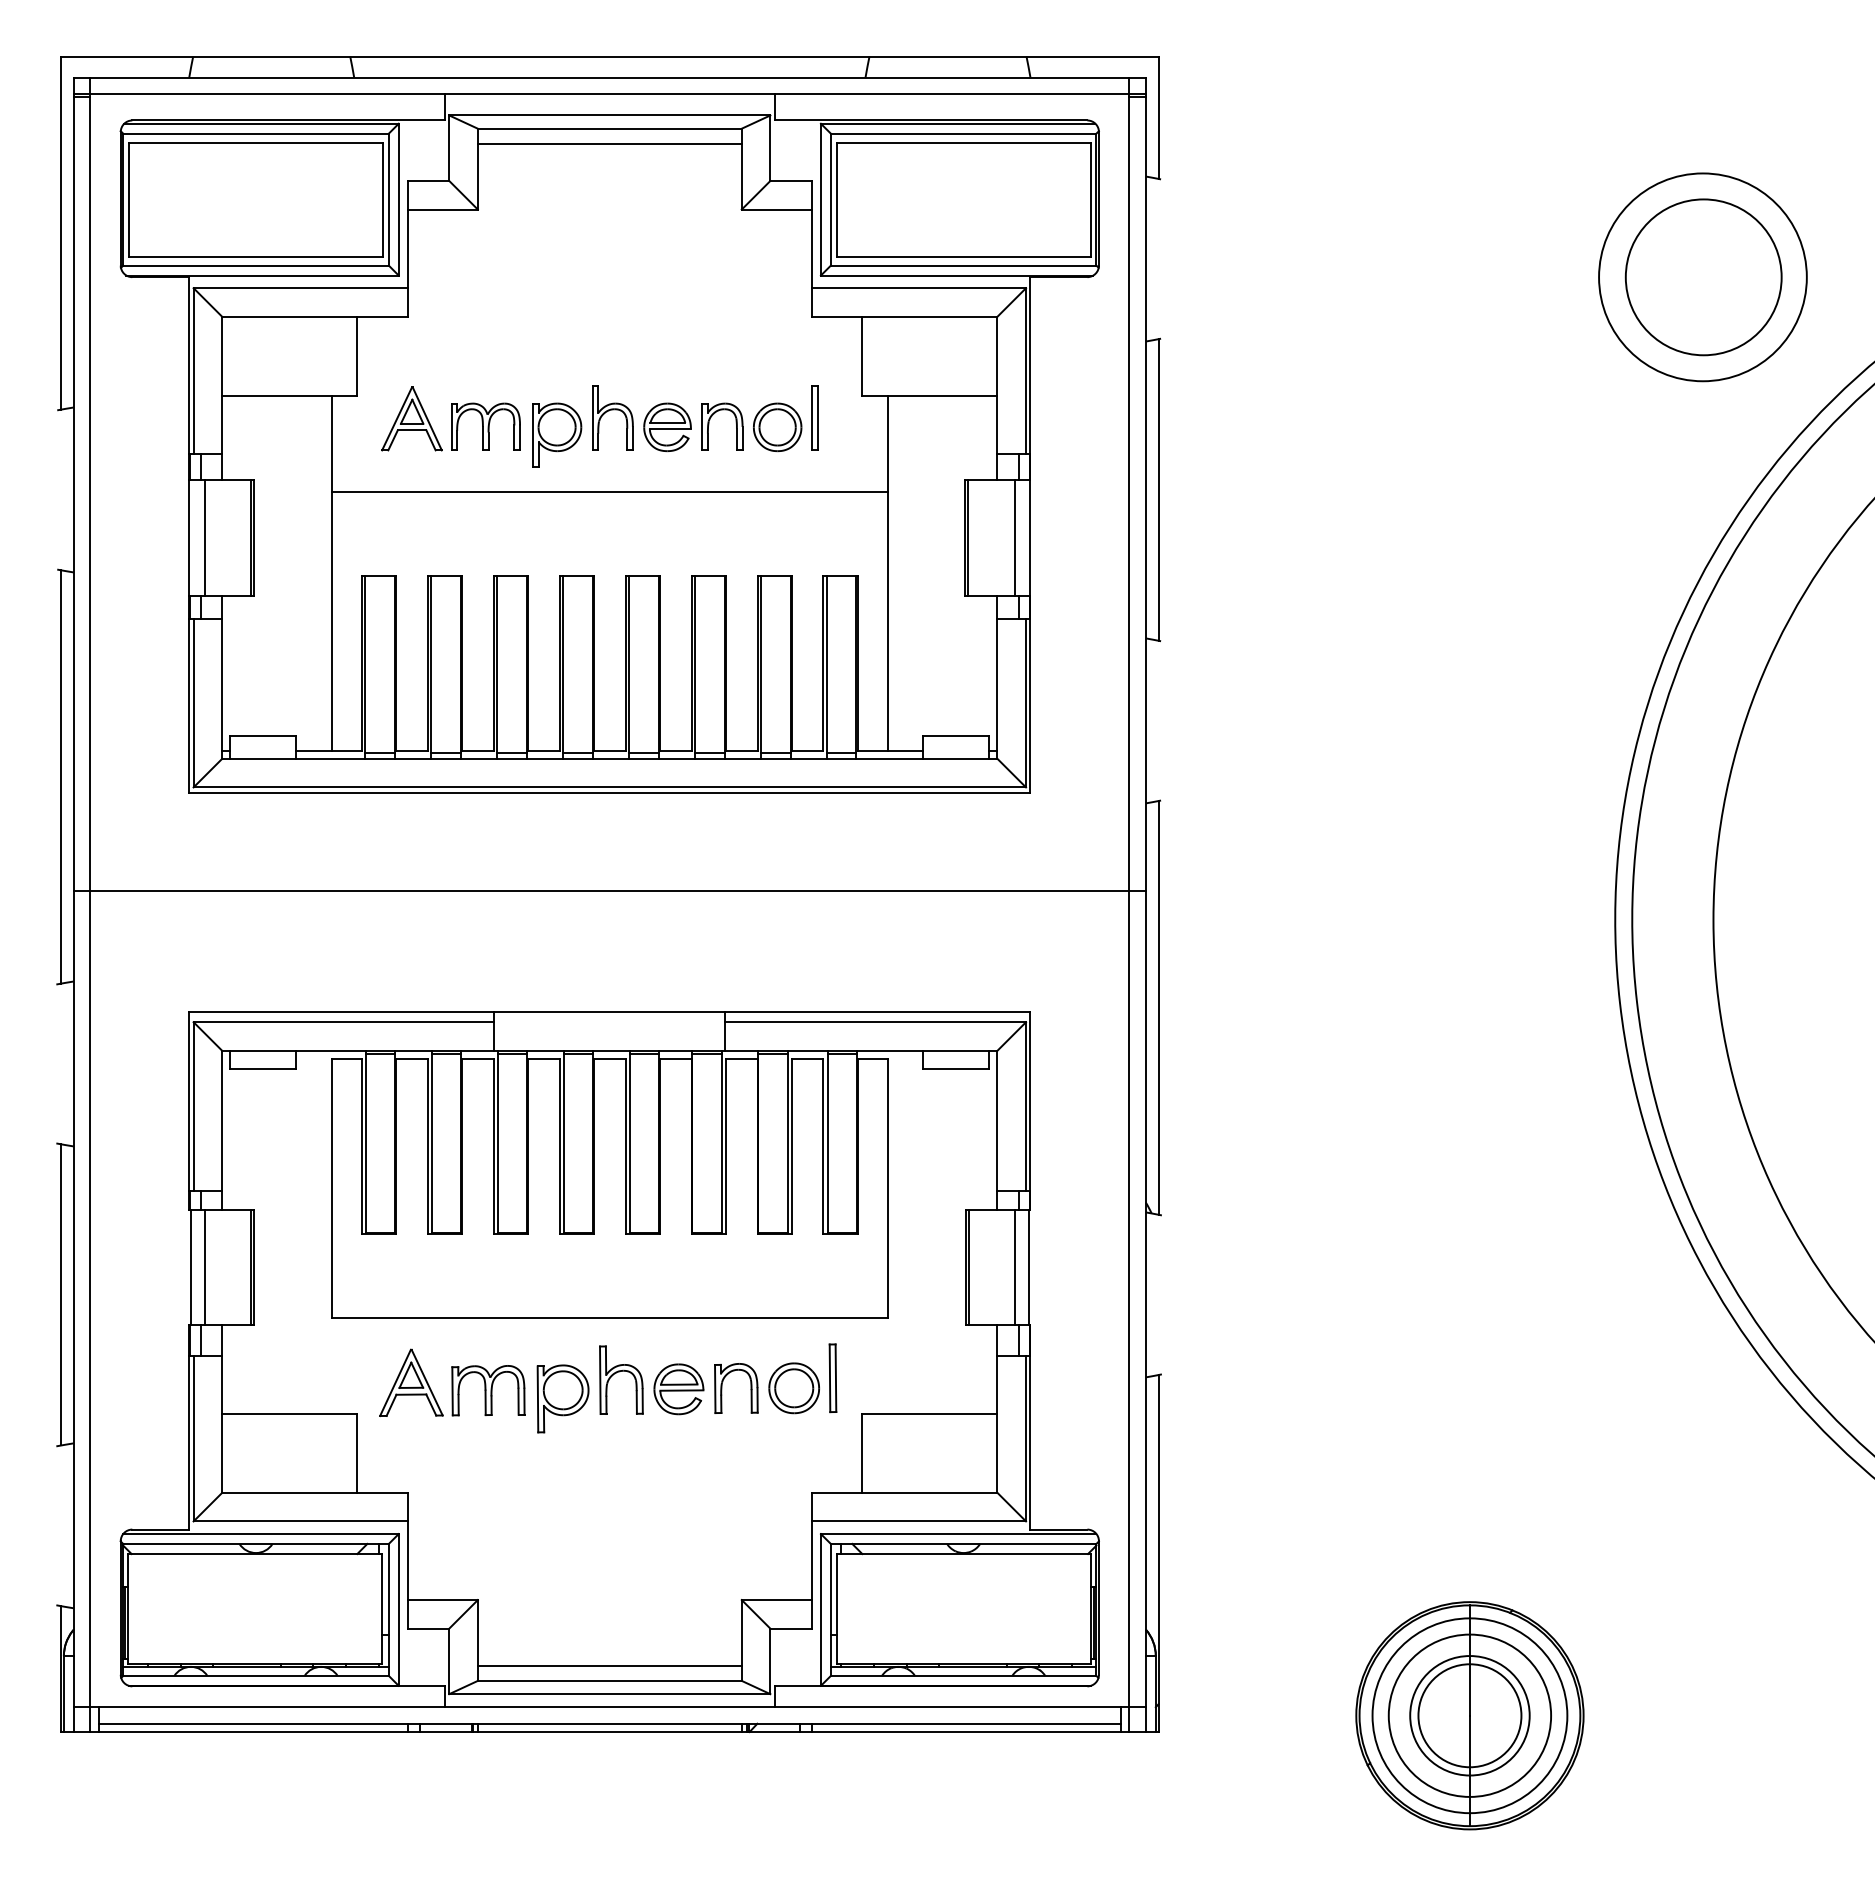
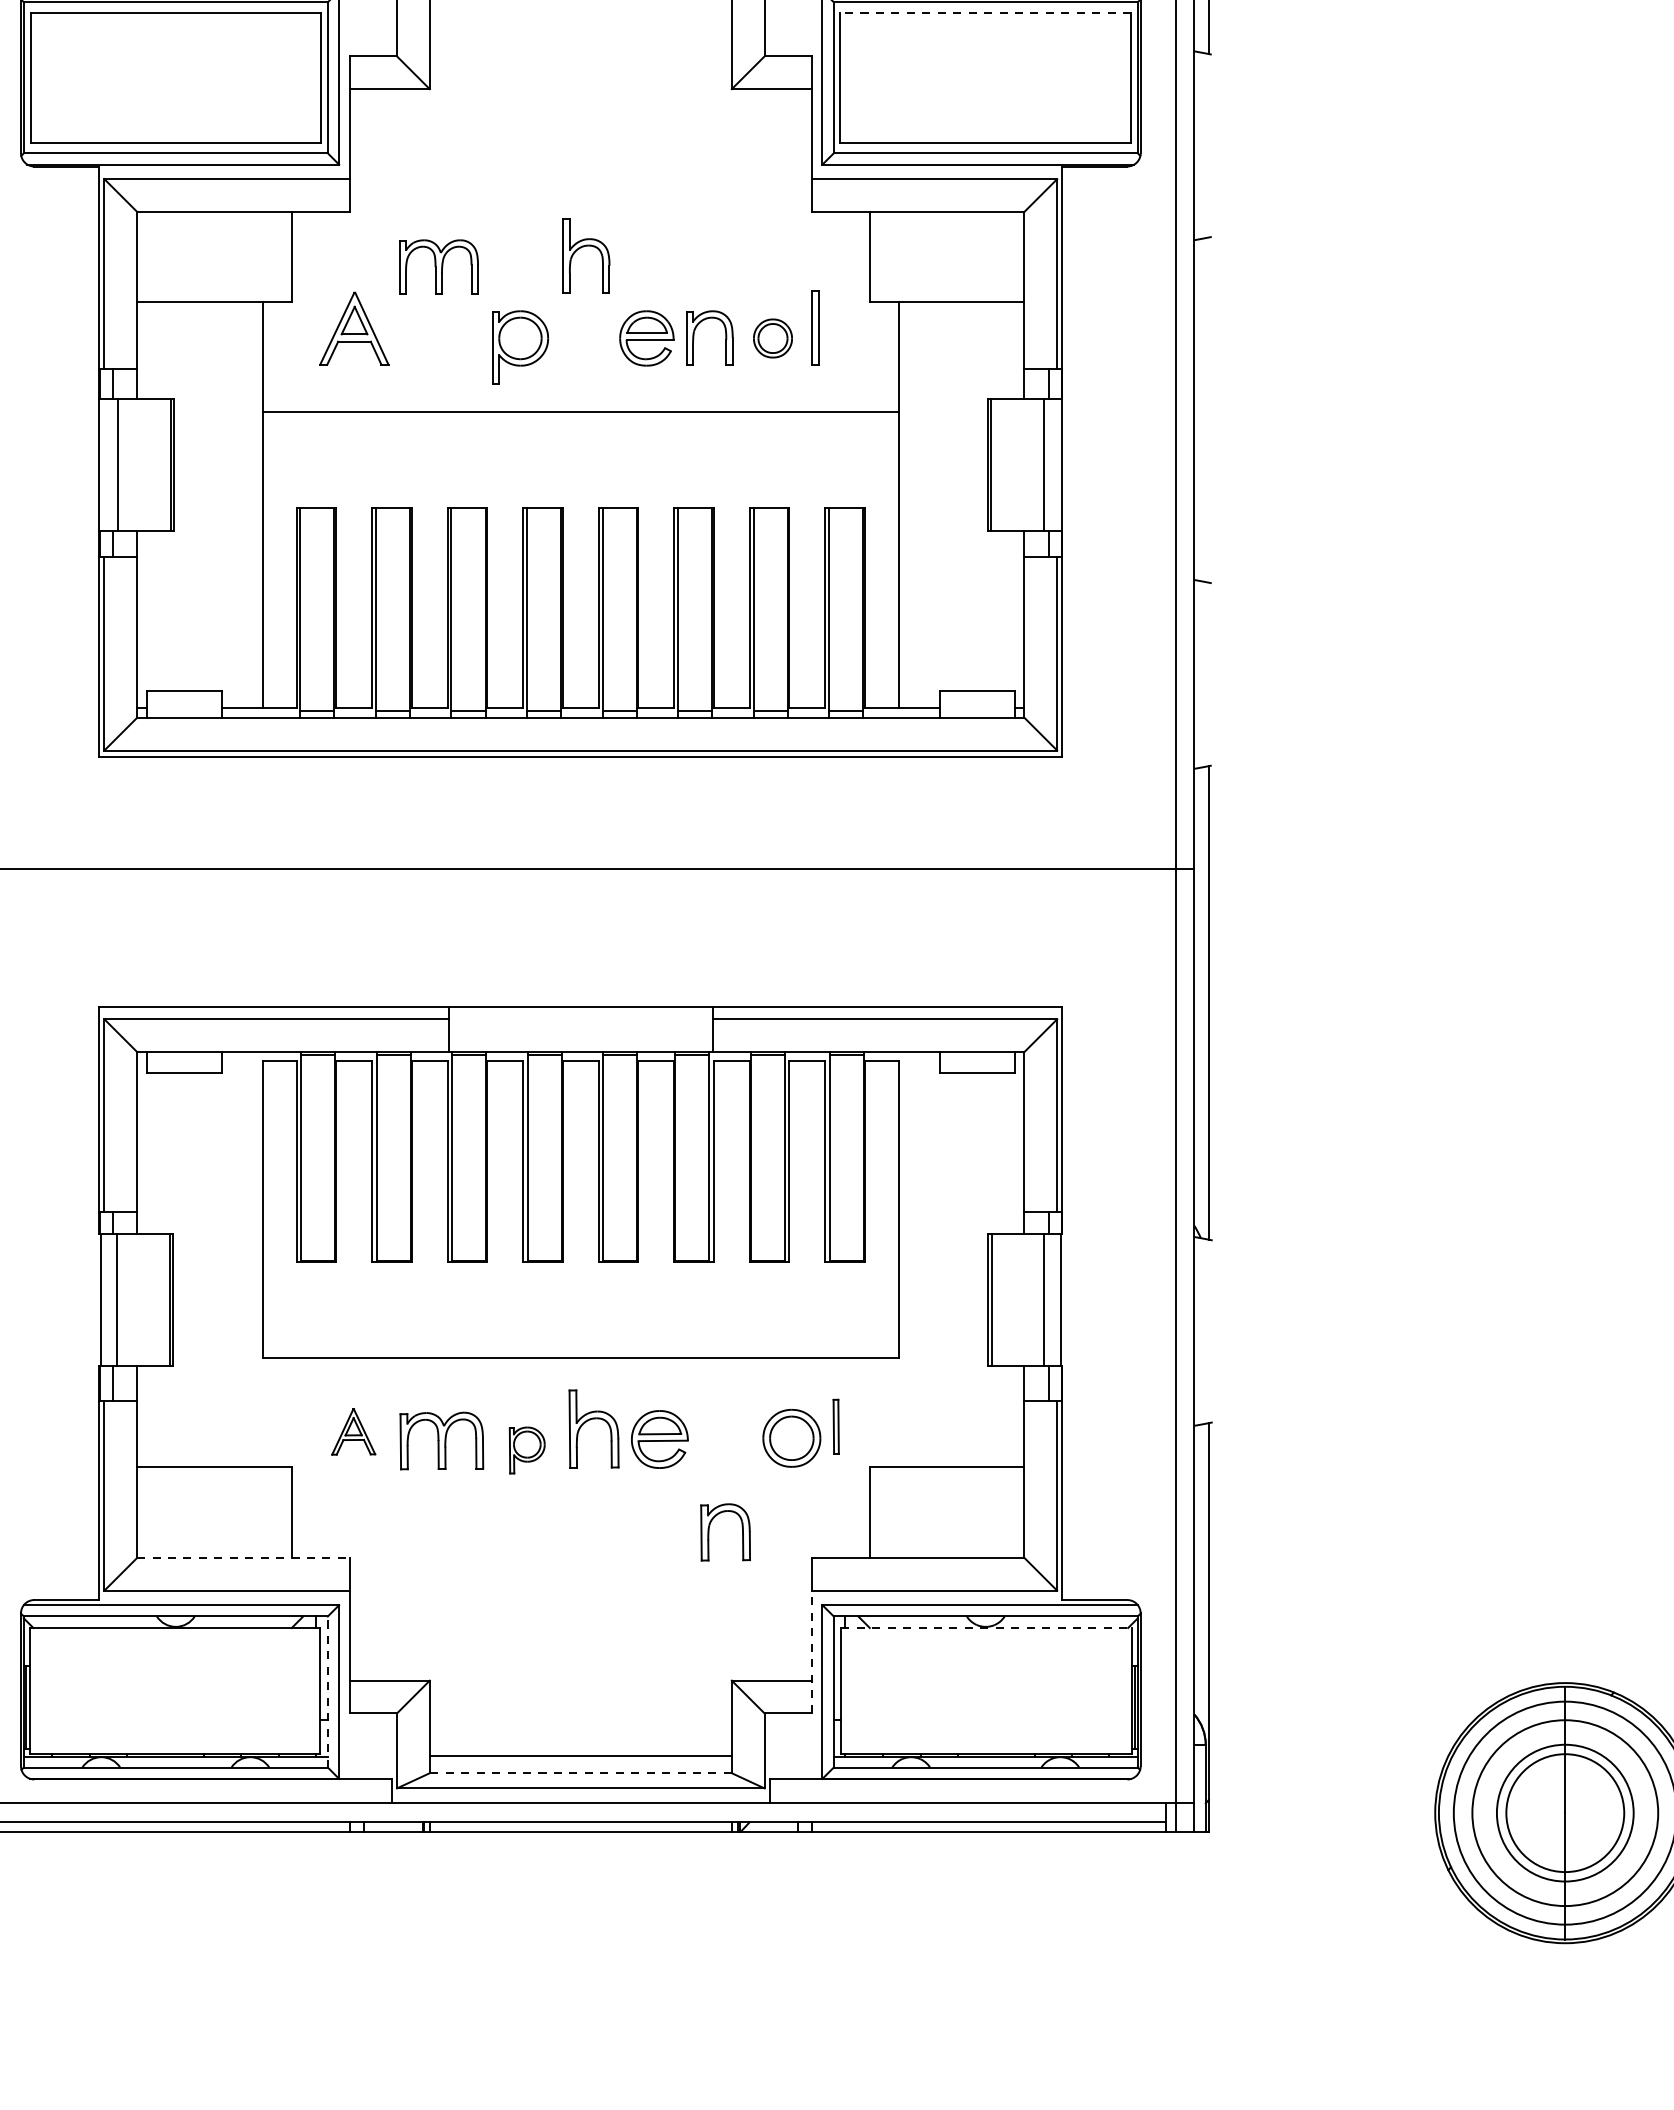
line: (963, 142) -> (985, 12), solid -> dashed
line: (609, 143) -> (580, 13), removed
part: (609, 411) -> (582, 248), moved
part: (485, 426) -> (438, 266), moved
part: (777, 427) -> (772, 338), size x0.7
line: (1158, 489) -> (1208, 409), removed
part: (832, 1378) -> (835, 1427), size x0.7
part: (411, 1382) -> (353, 1431), size x0.6
part: (722, 1388) -> (709, 1532), moved
part: (562, 1398) -> (526, 1450), size x0.6
line: (315, 1492) -> (243, 1557), solid -> dashed
line: (964, 1554) -> (986, 1628), solid -> dashed
line: (811, 1575) -> (811, 1652), solid -> dashed
line: (388, 1609) -> (327, 1691), solid -> dashed
line: (609, 1680) -> (580, 1772), solid -> dashed

